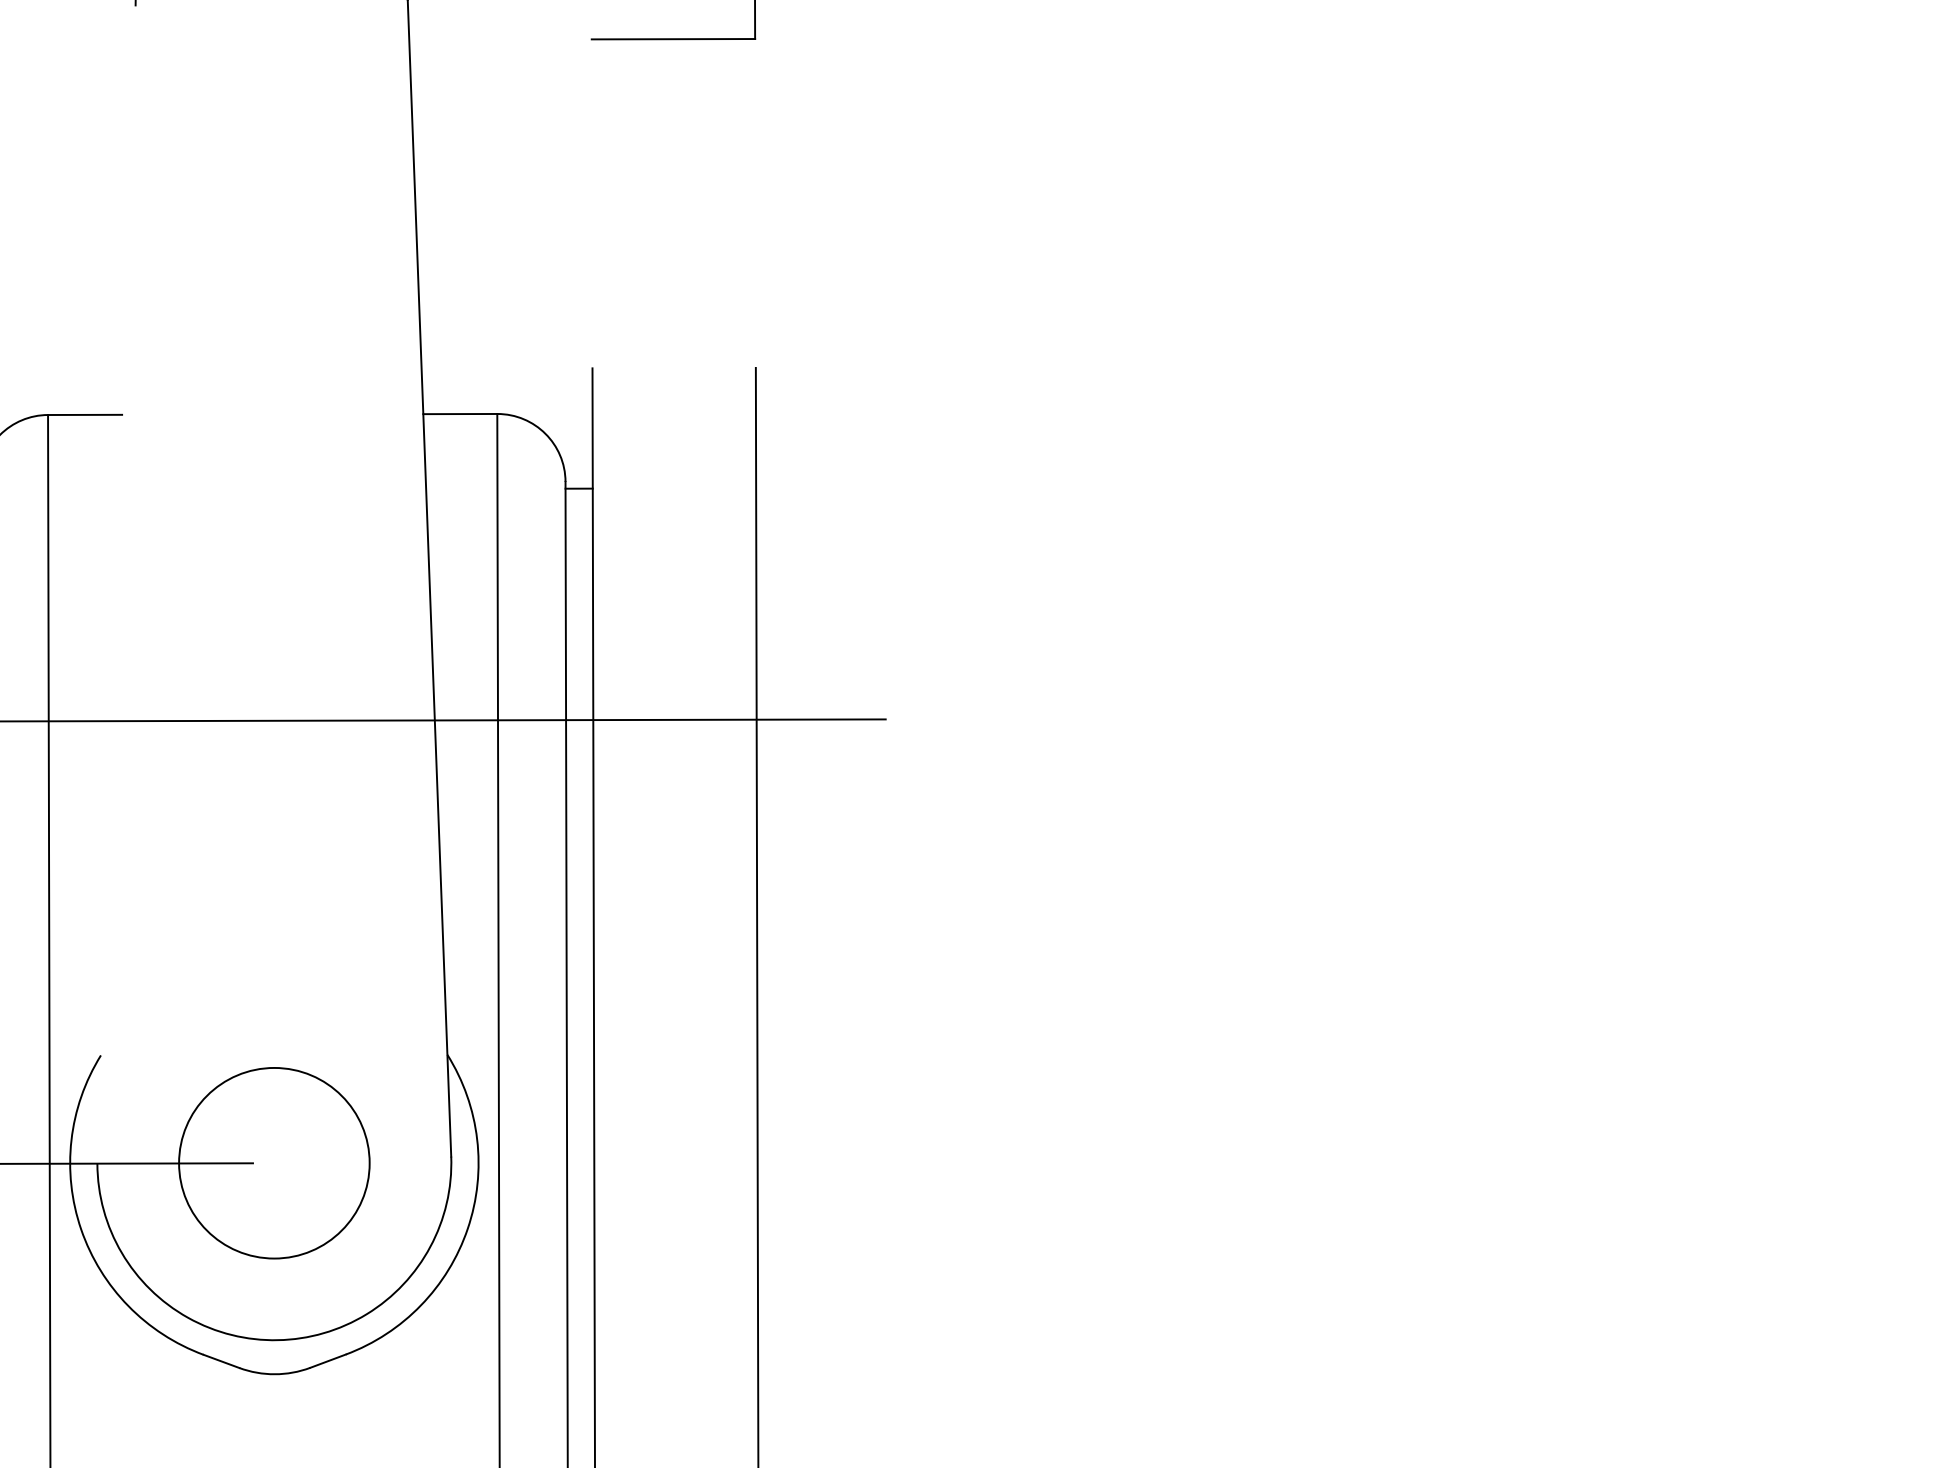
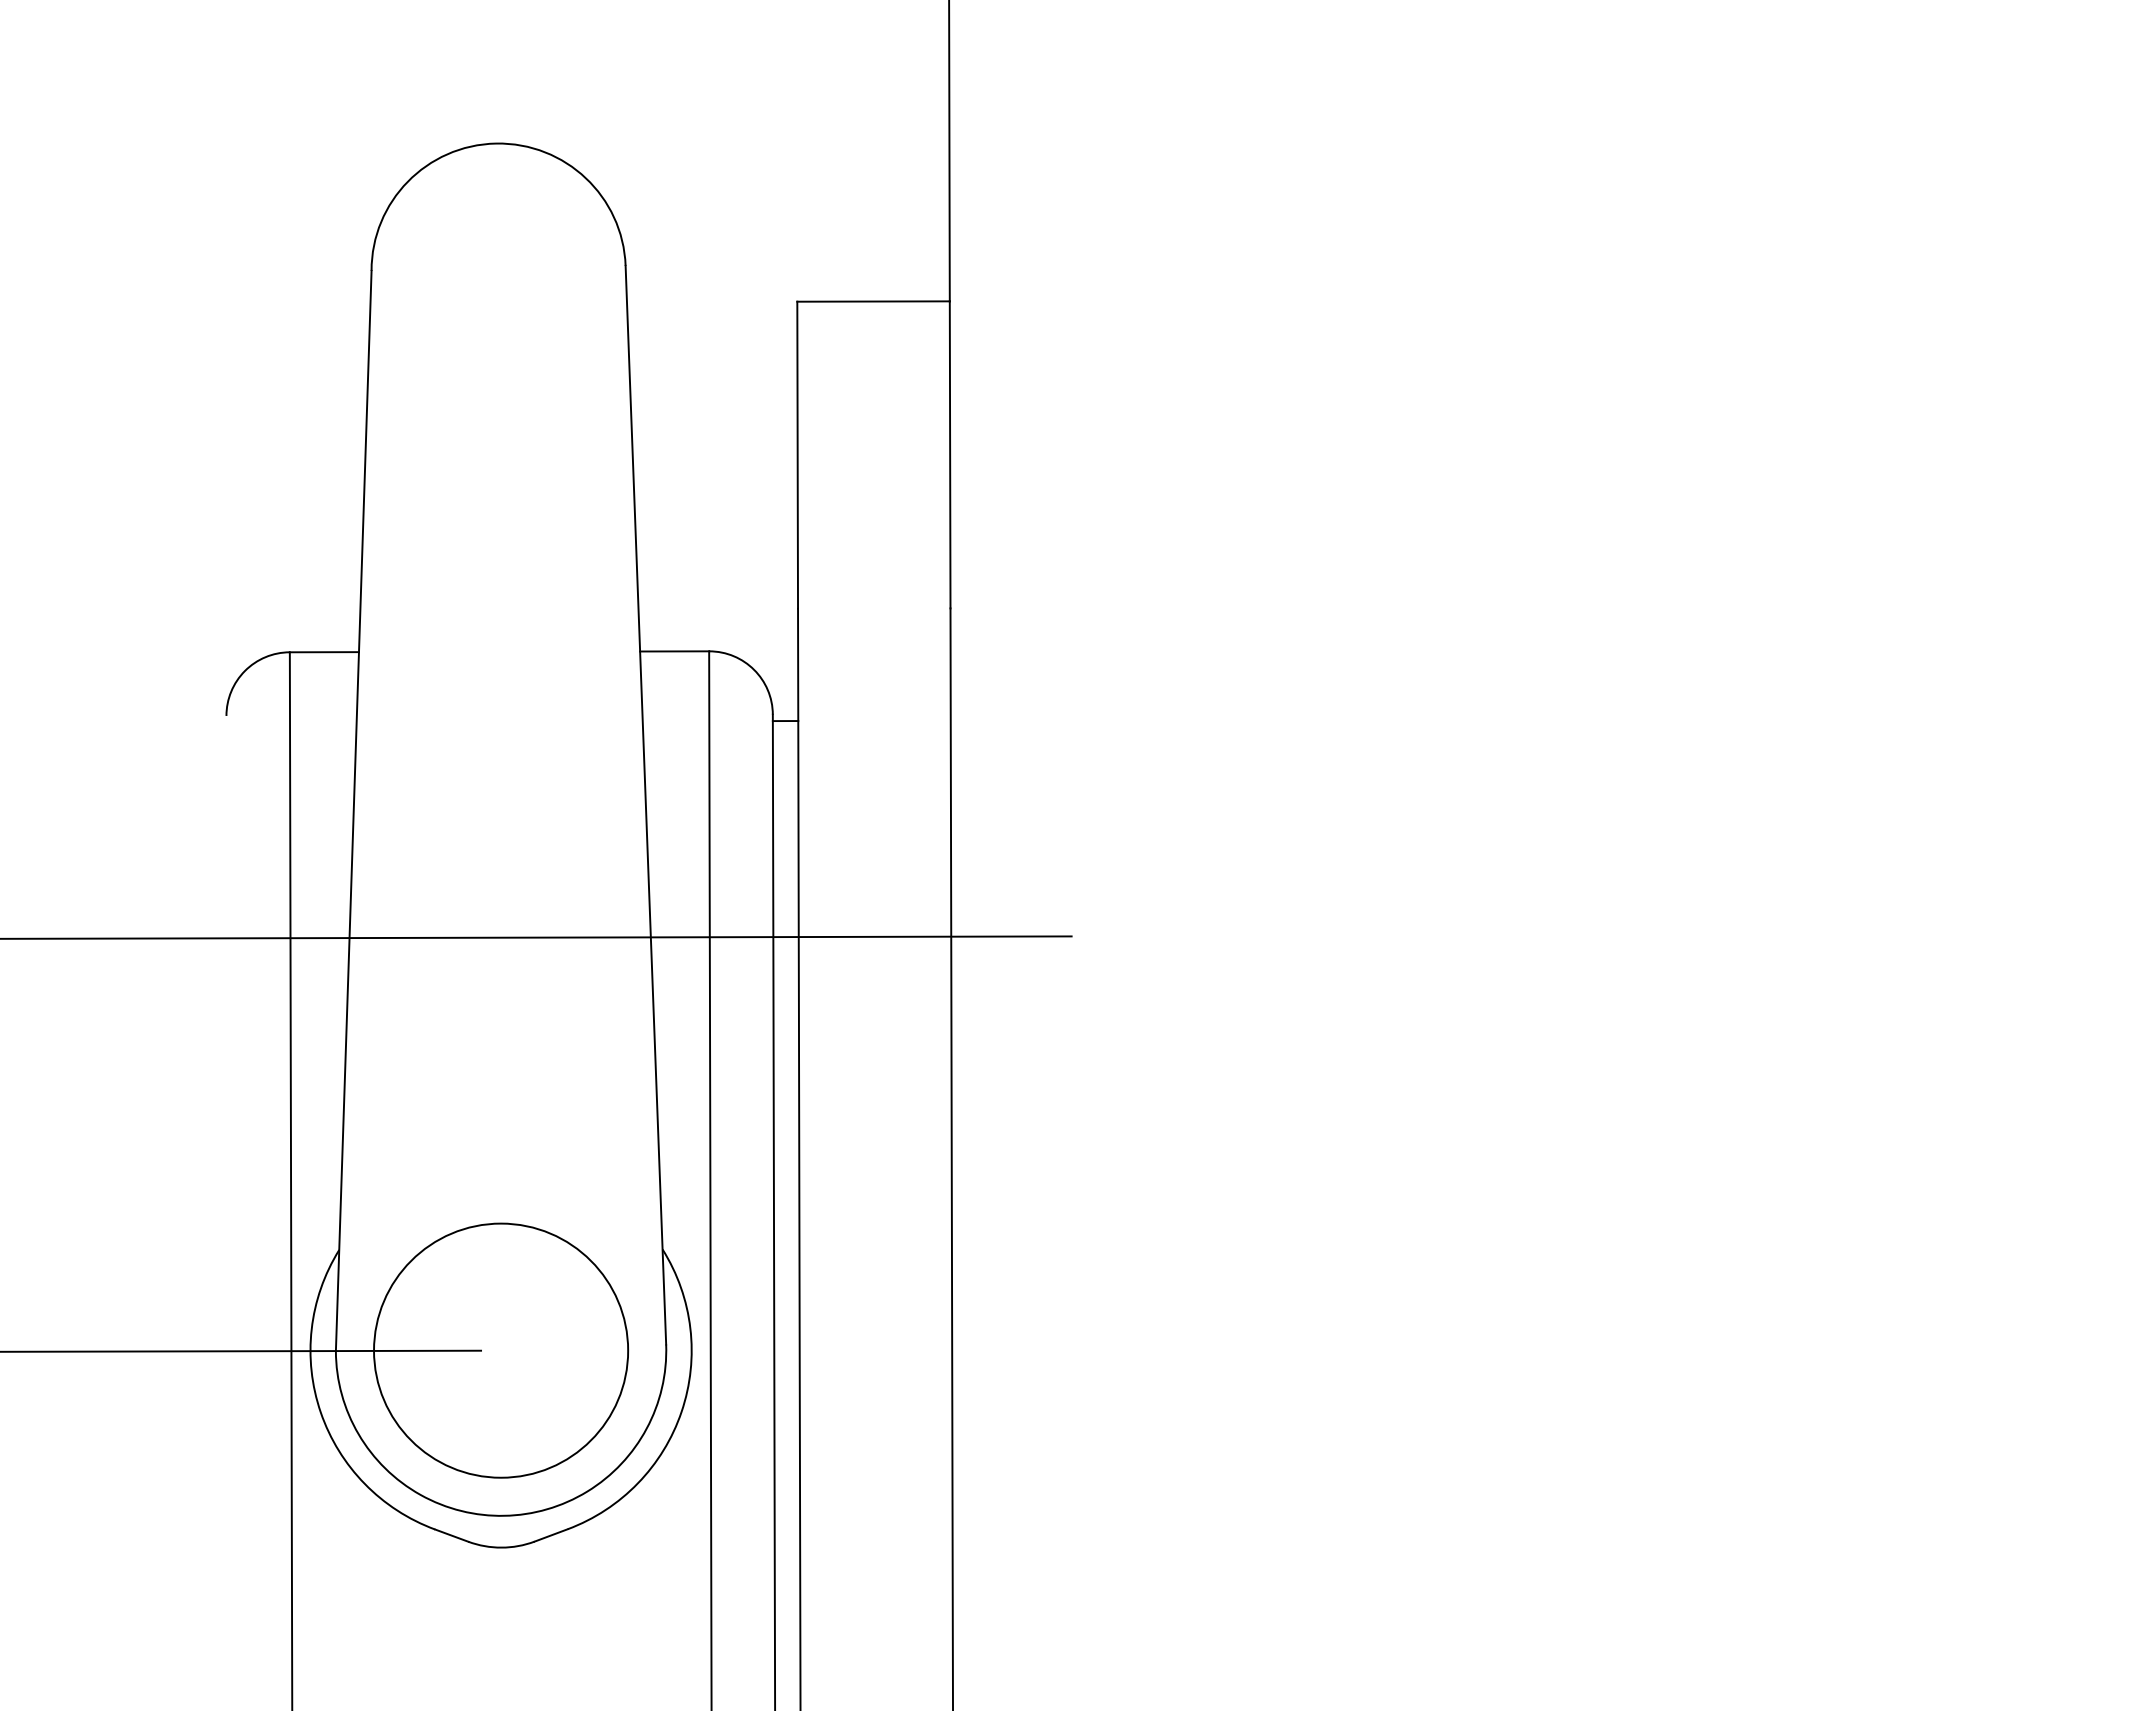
line: (591, 203) -> (797, 454), added
line: (754, 203) -> (949, 454), added
line: (116, 584) -> (353, 810), added
circle: (274, 1163) -> (501, 1350), size x1.43

